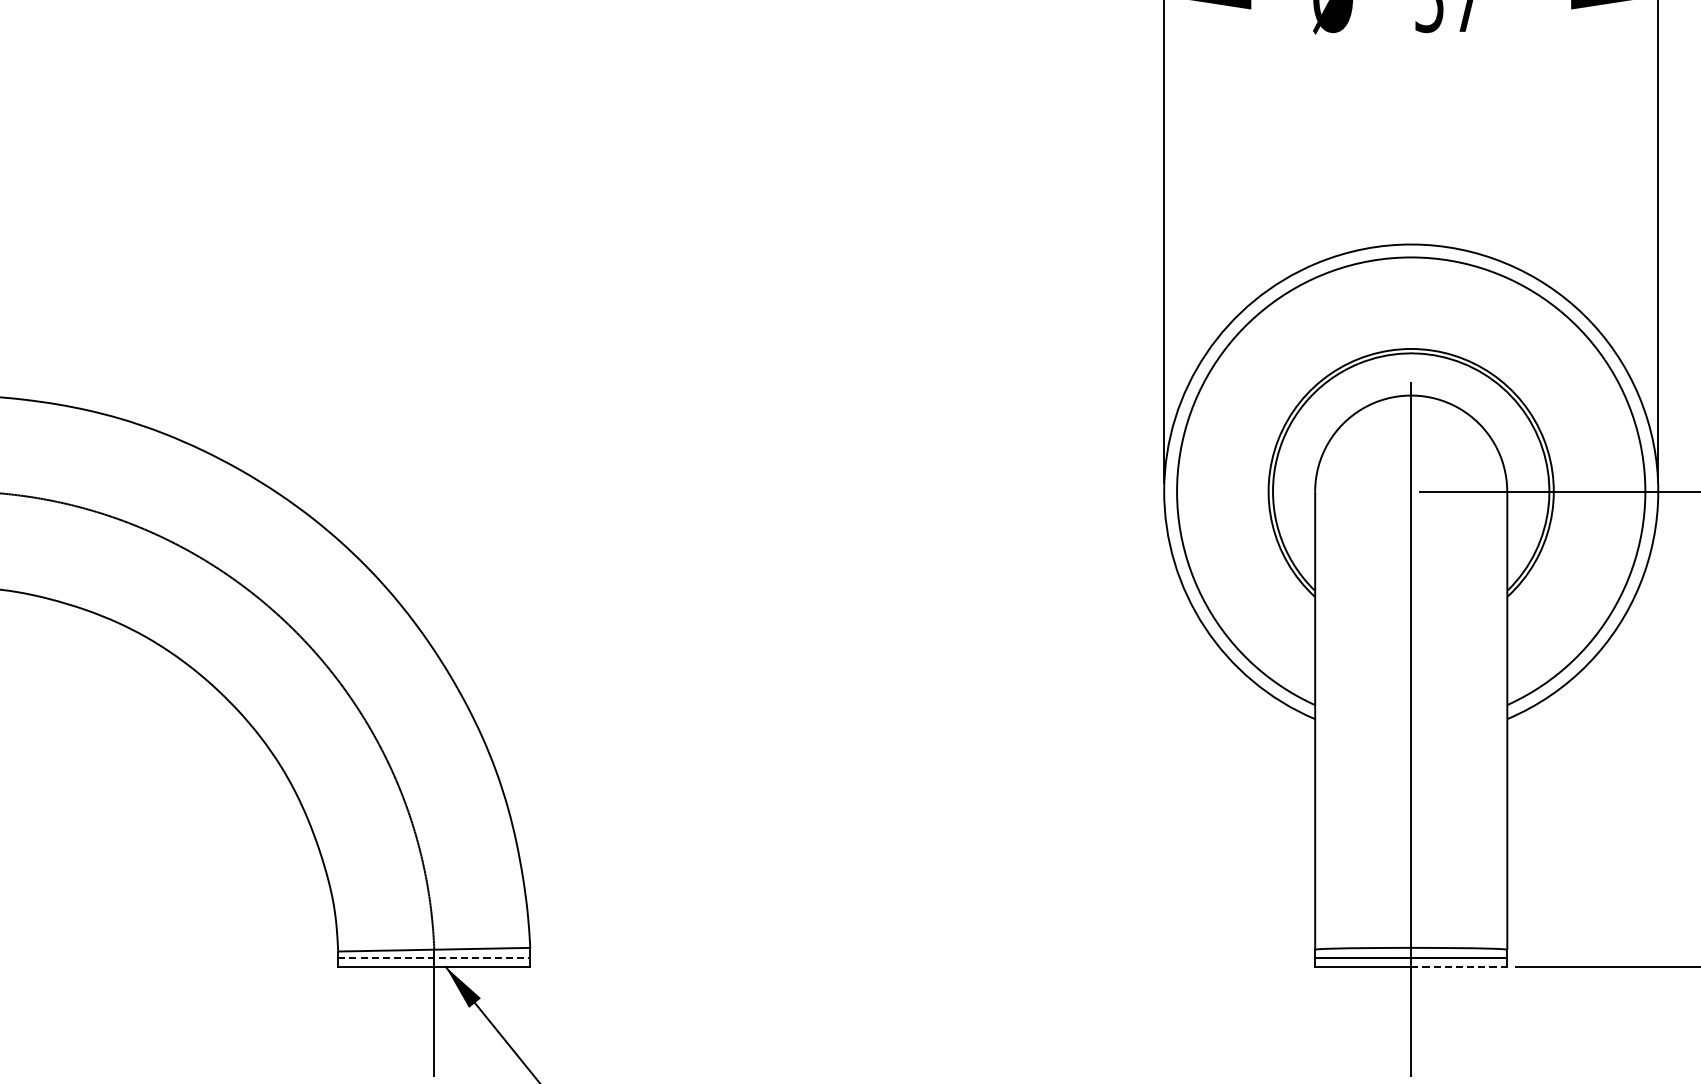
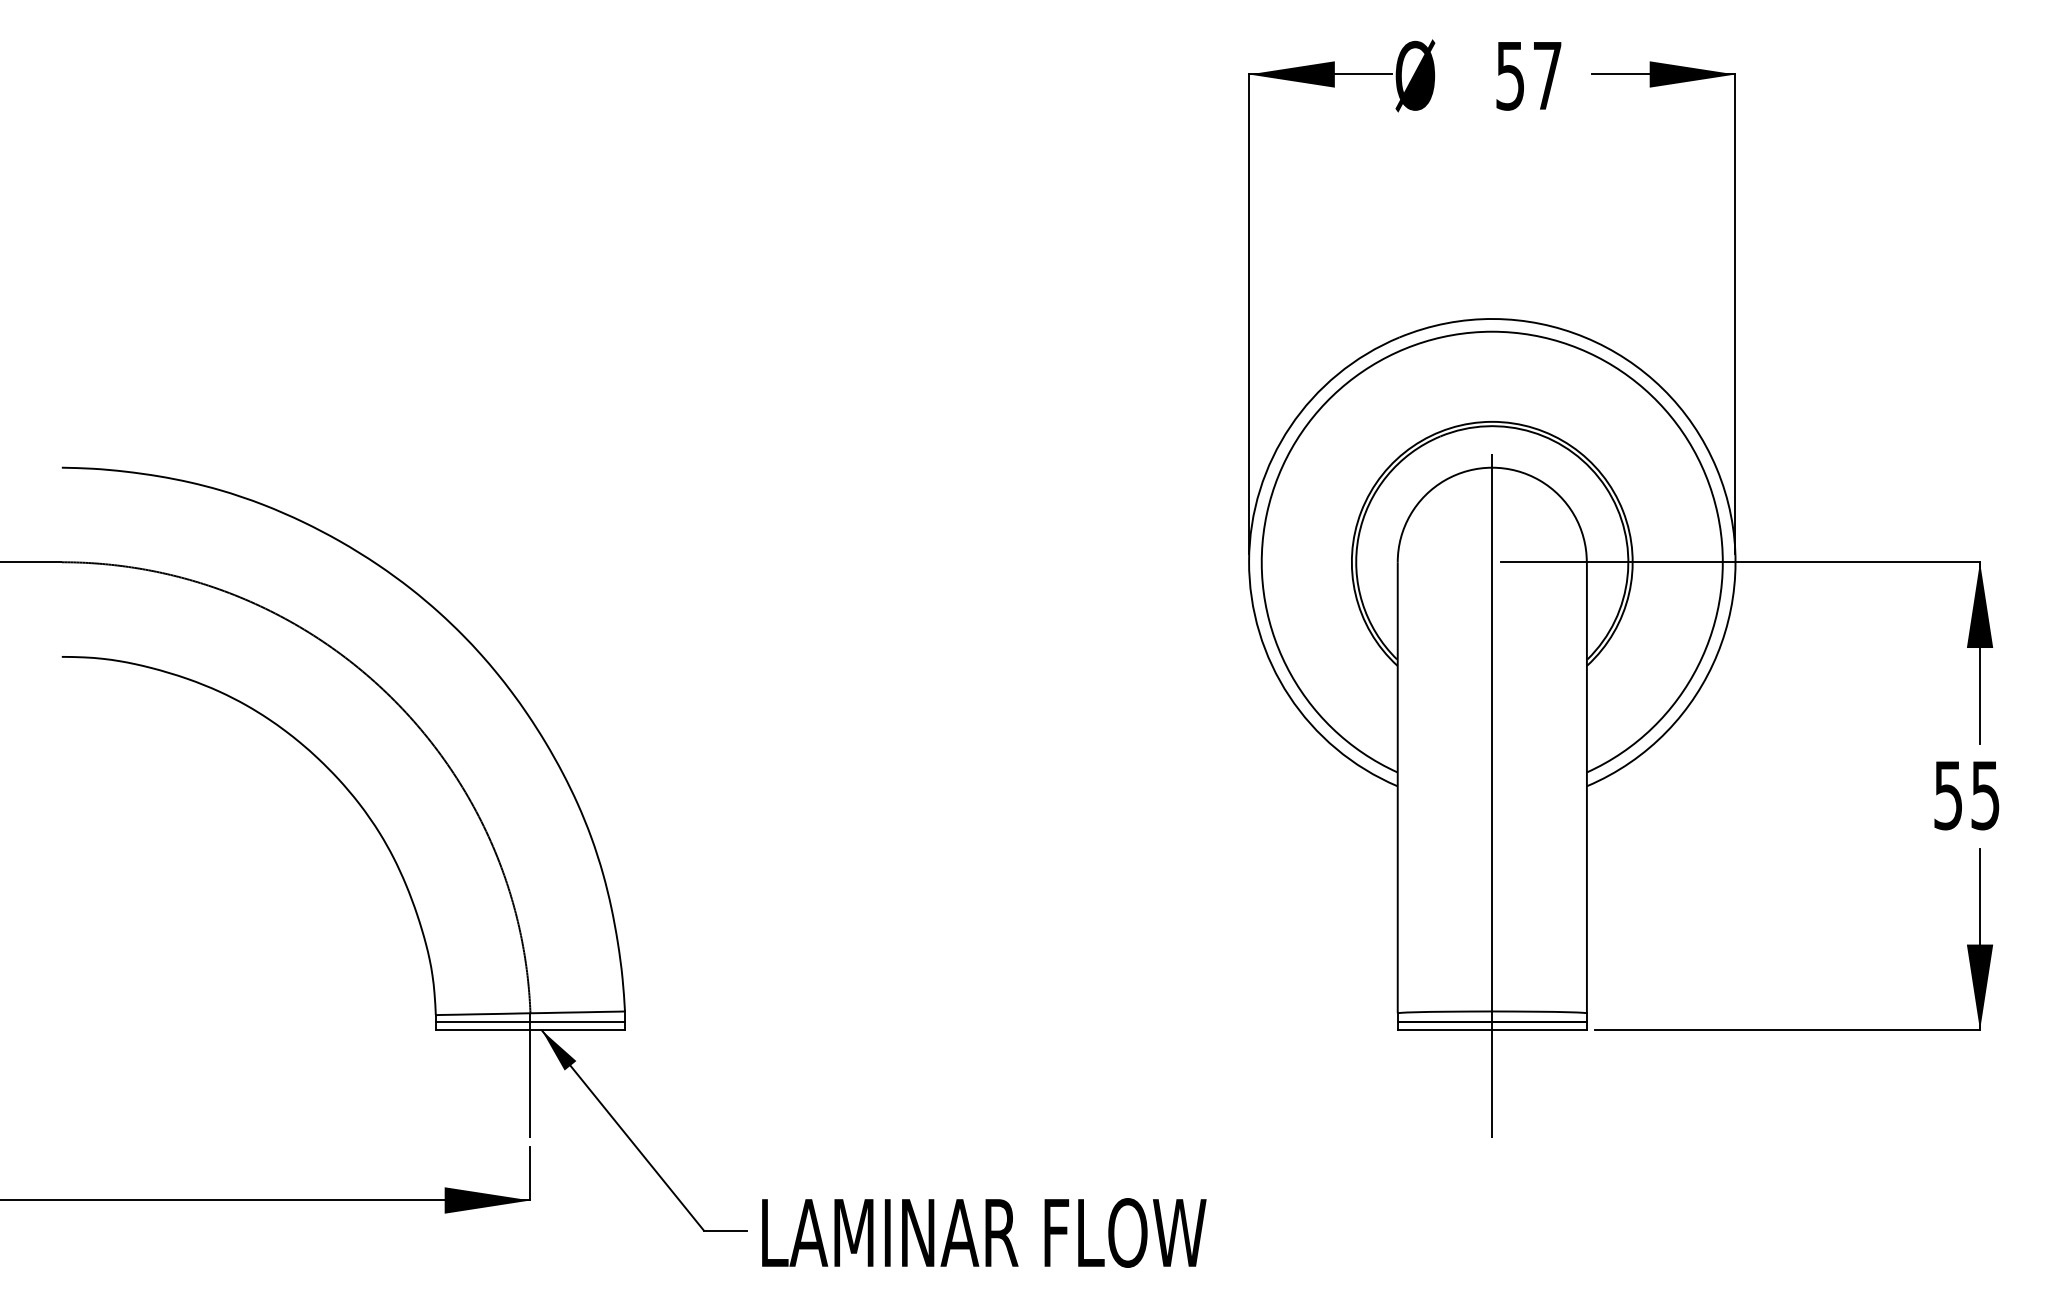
line: (434, 958) -> (530, 1021), dashed -> solid
line: (1460, 967) -> (1540, 1030), dashed -> solid

